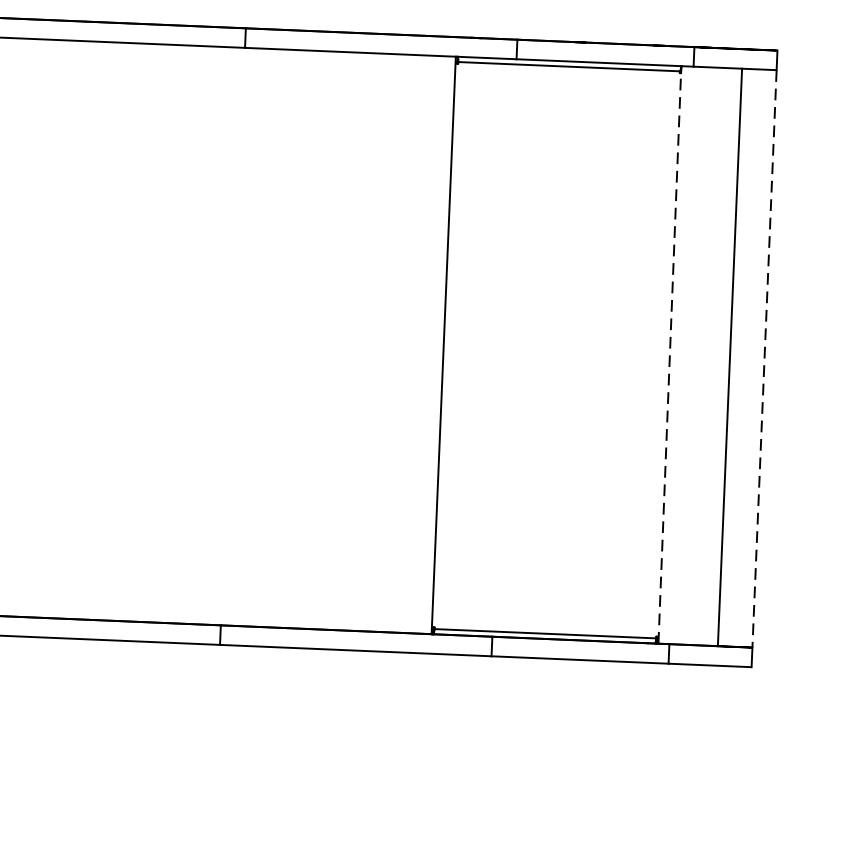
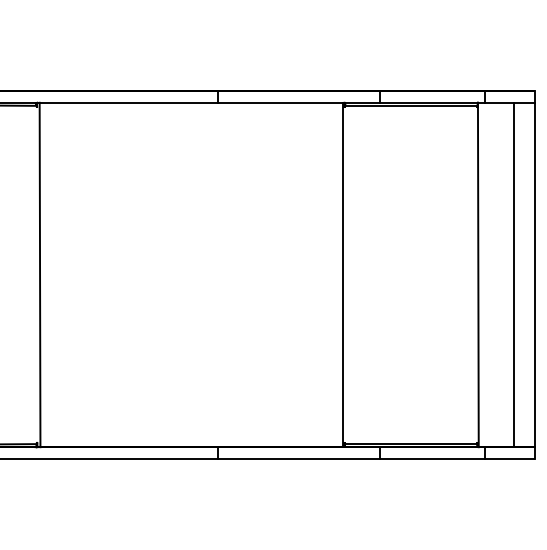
line: (670, 354) -> (478, 274), dashed -> solid
line: (763, 359) -> (534, 275), dashed -> solid

